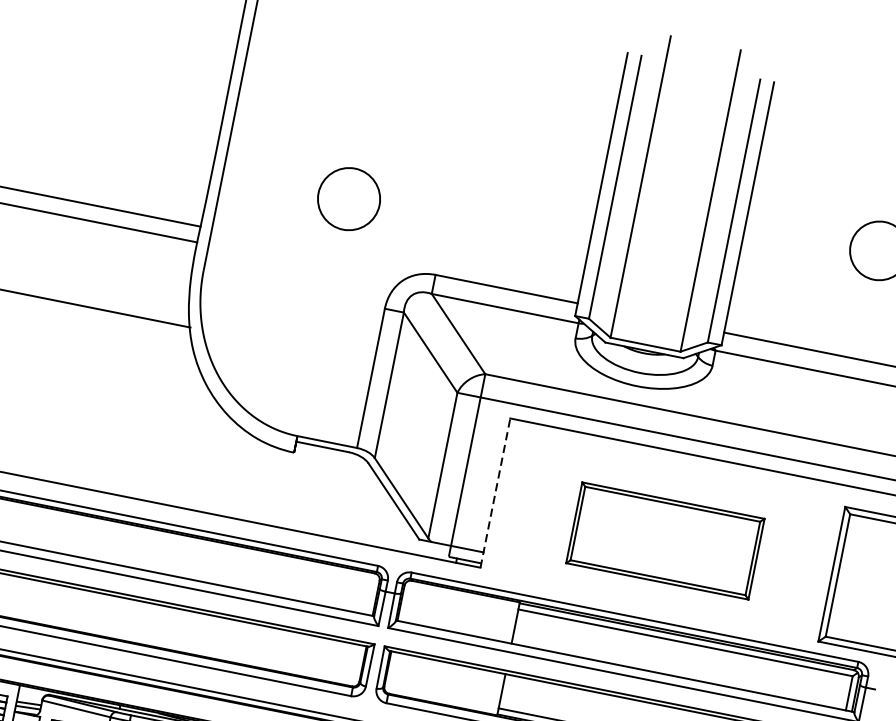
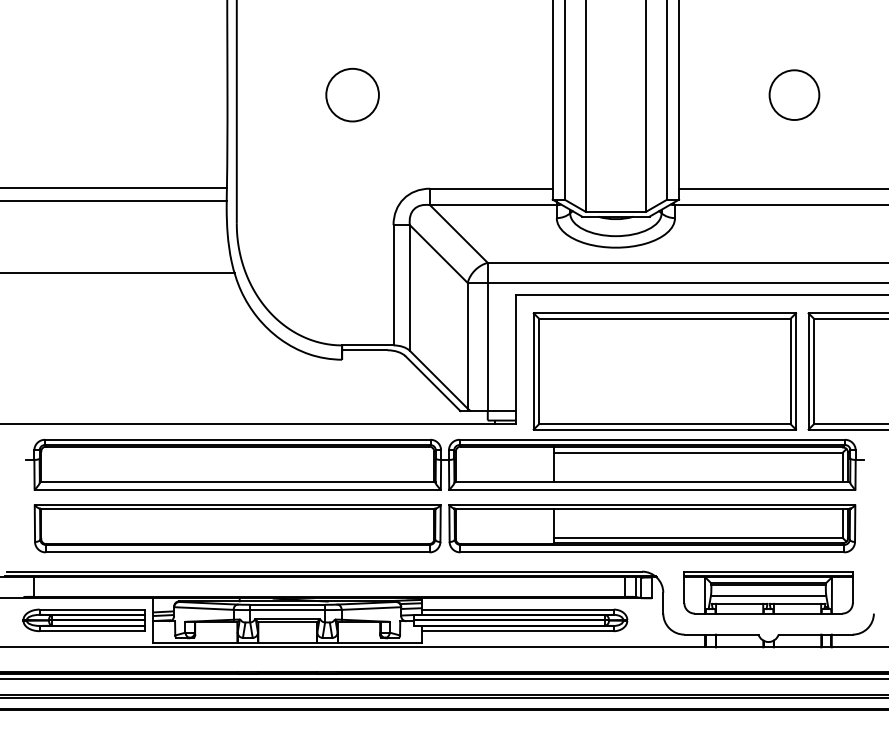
circle: (349, 198) -> (352, 94), moved
line: (495, 492) -> (515, 359), dashed -> solid
part: (664, 540) -> (664, 371), size x1.67

